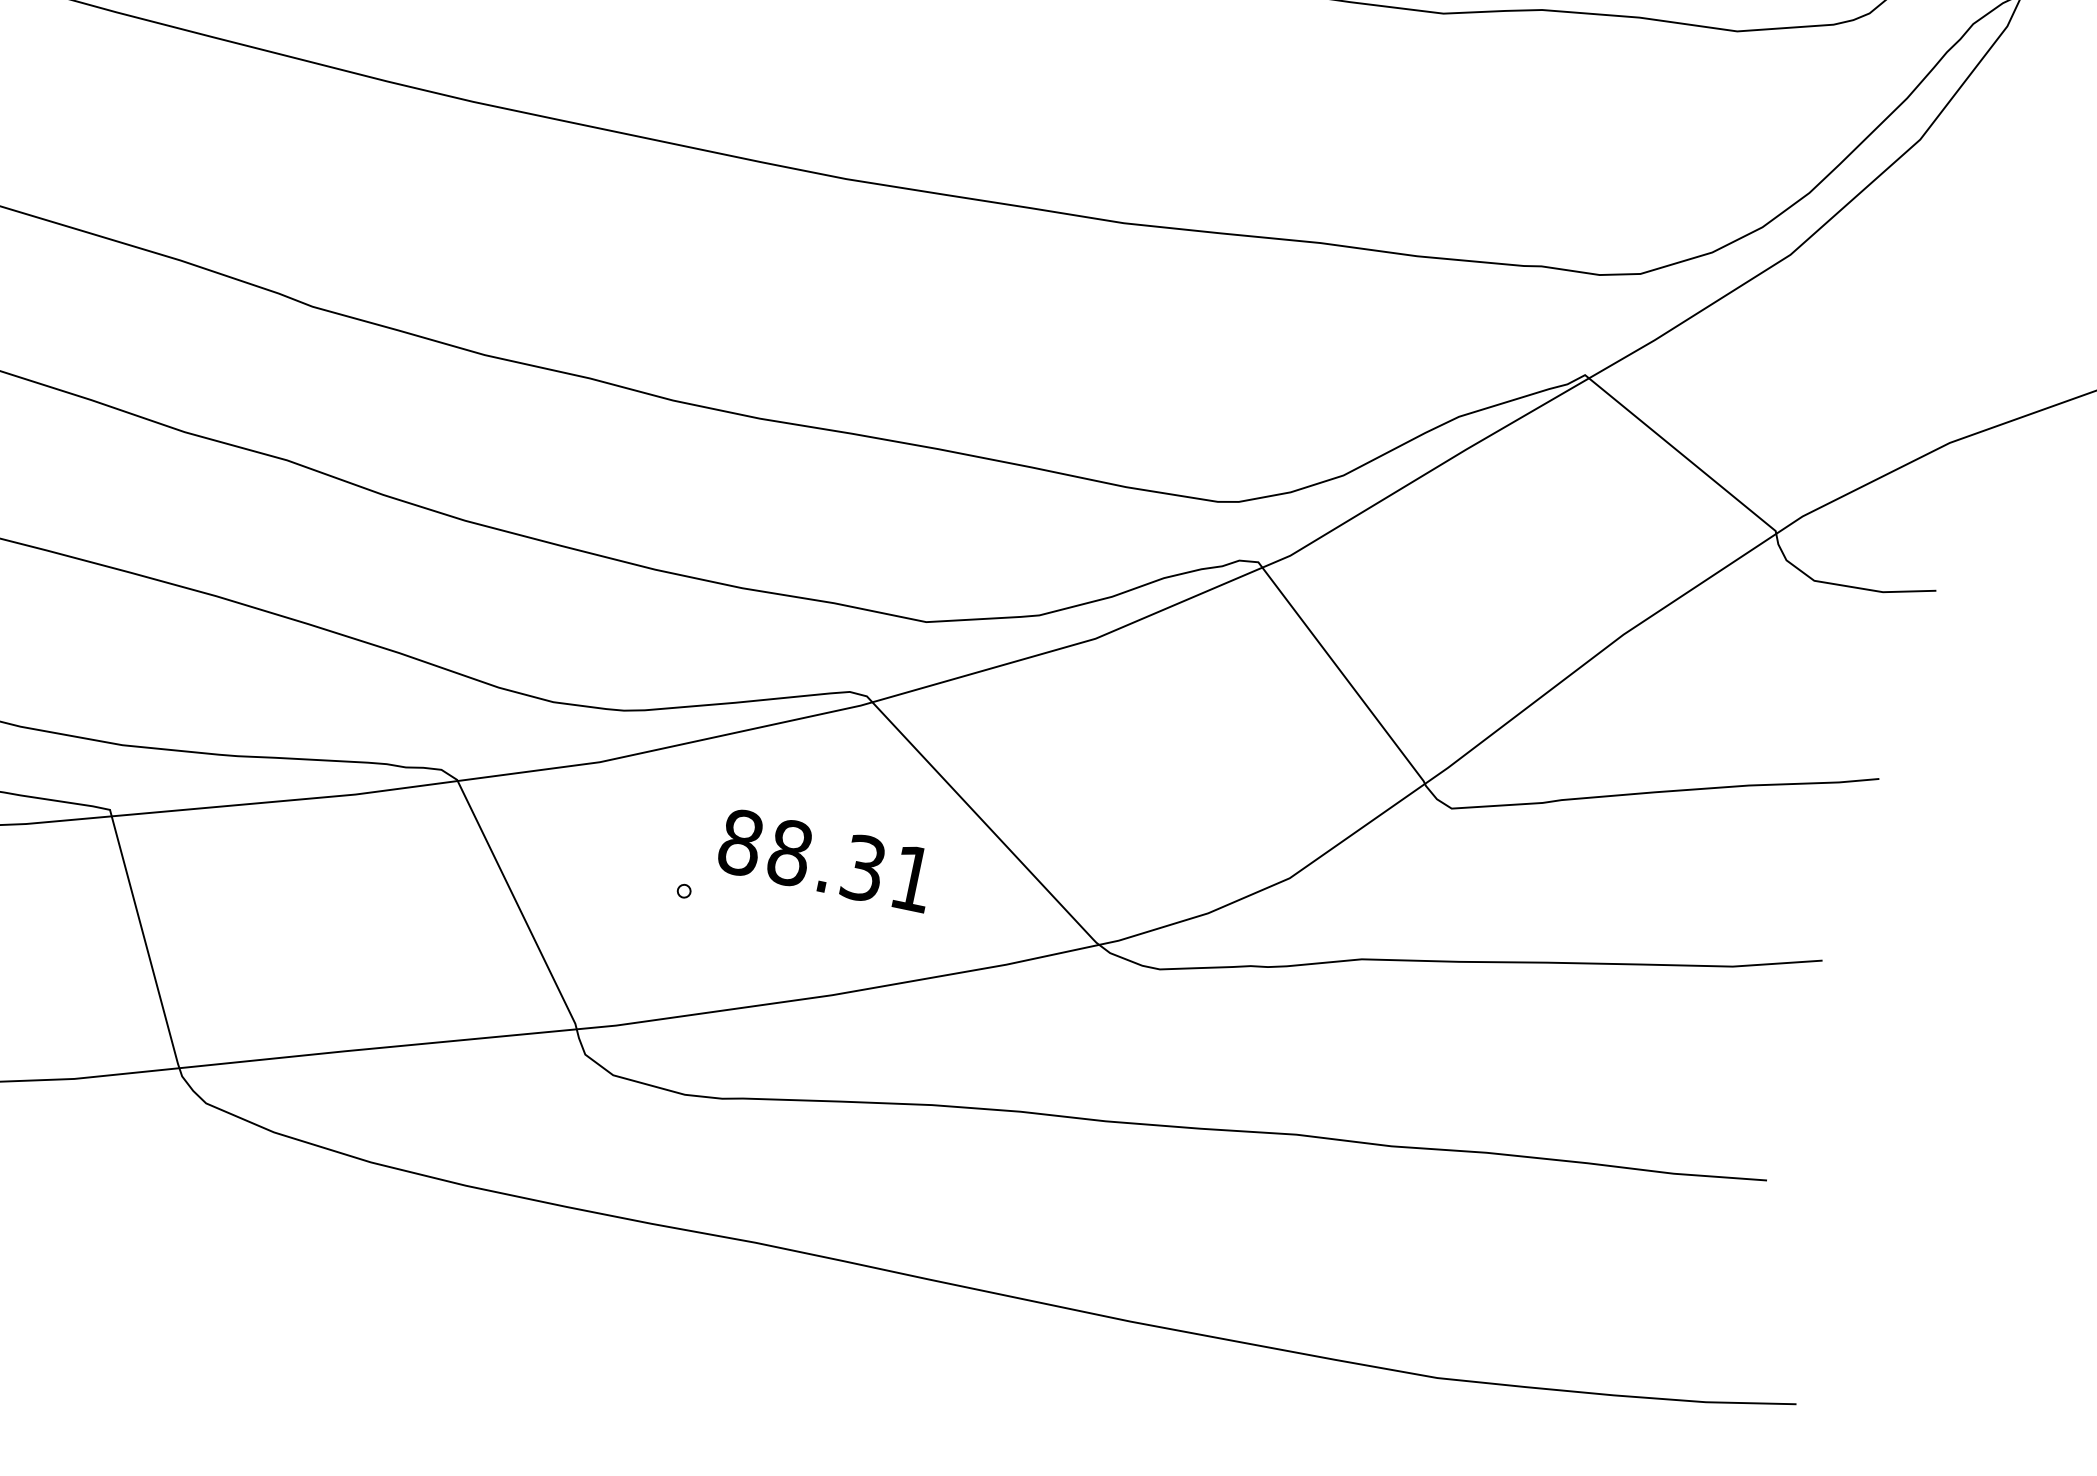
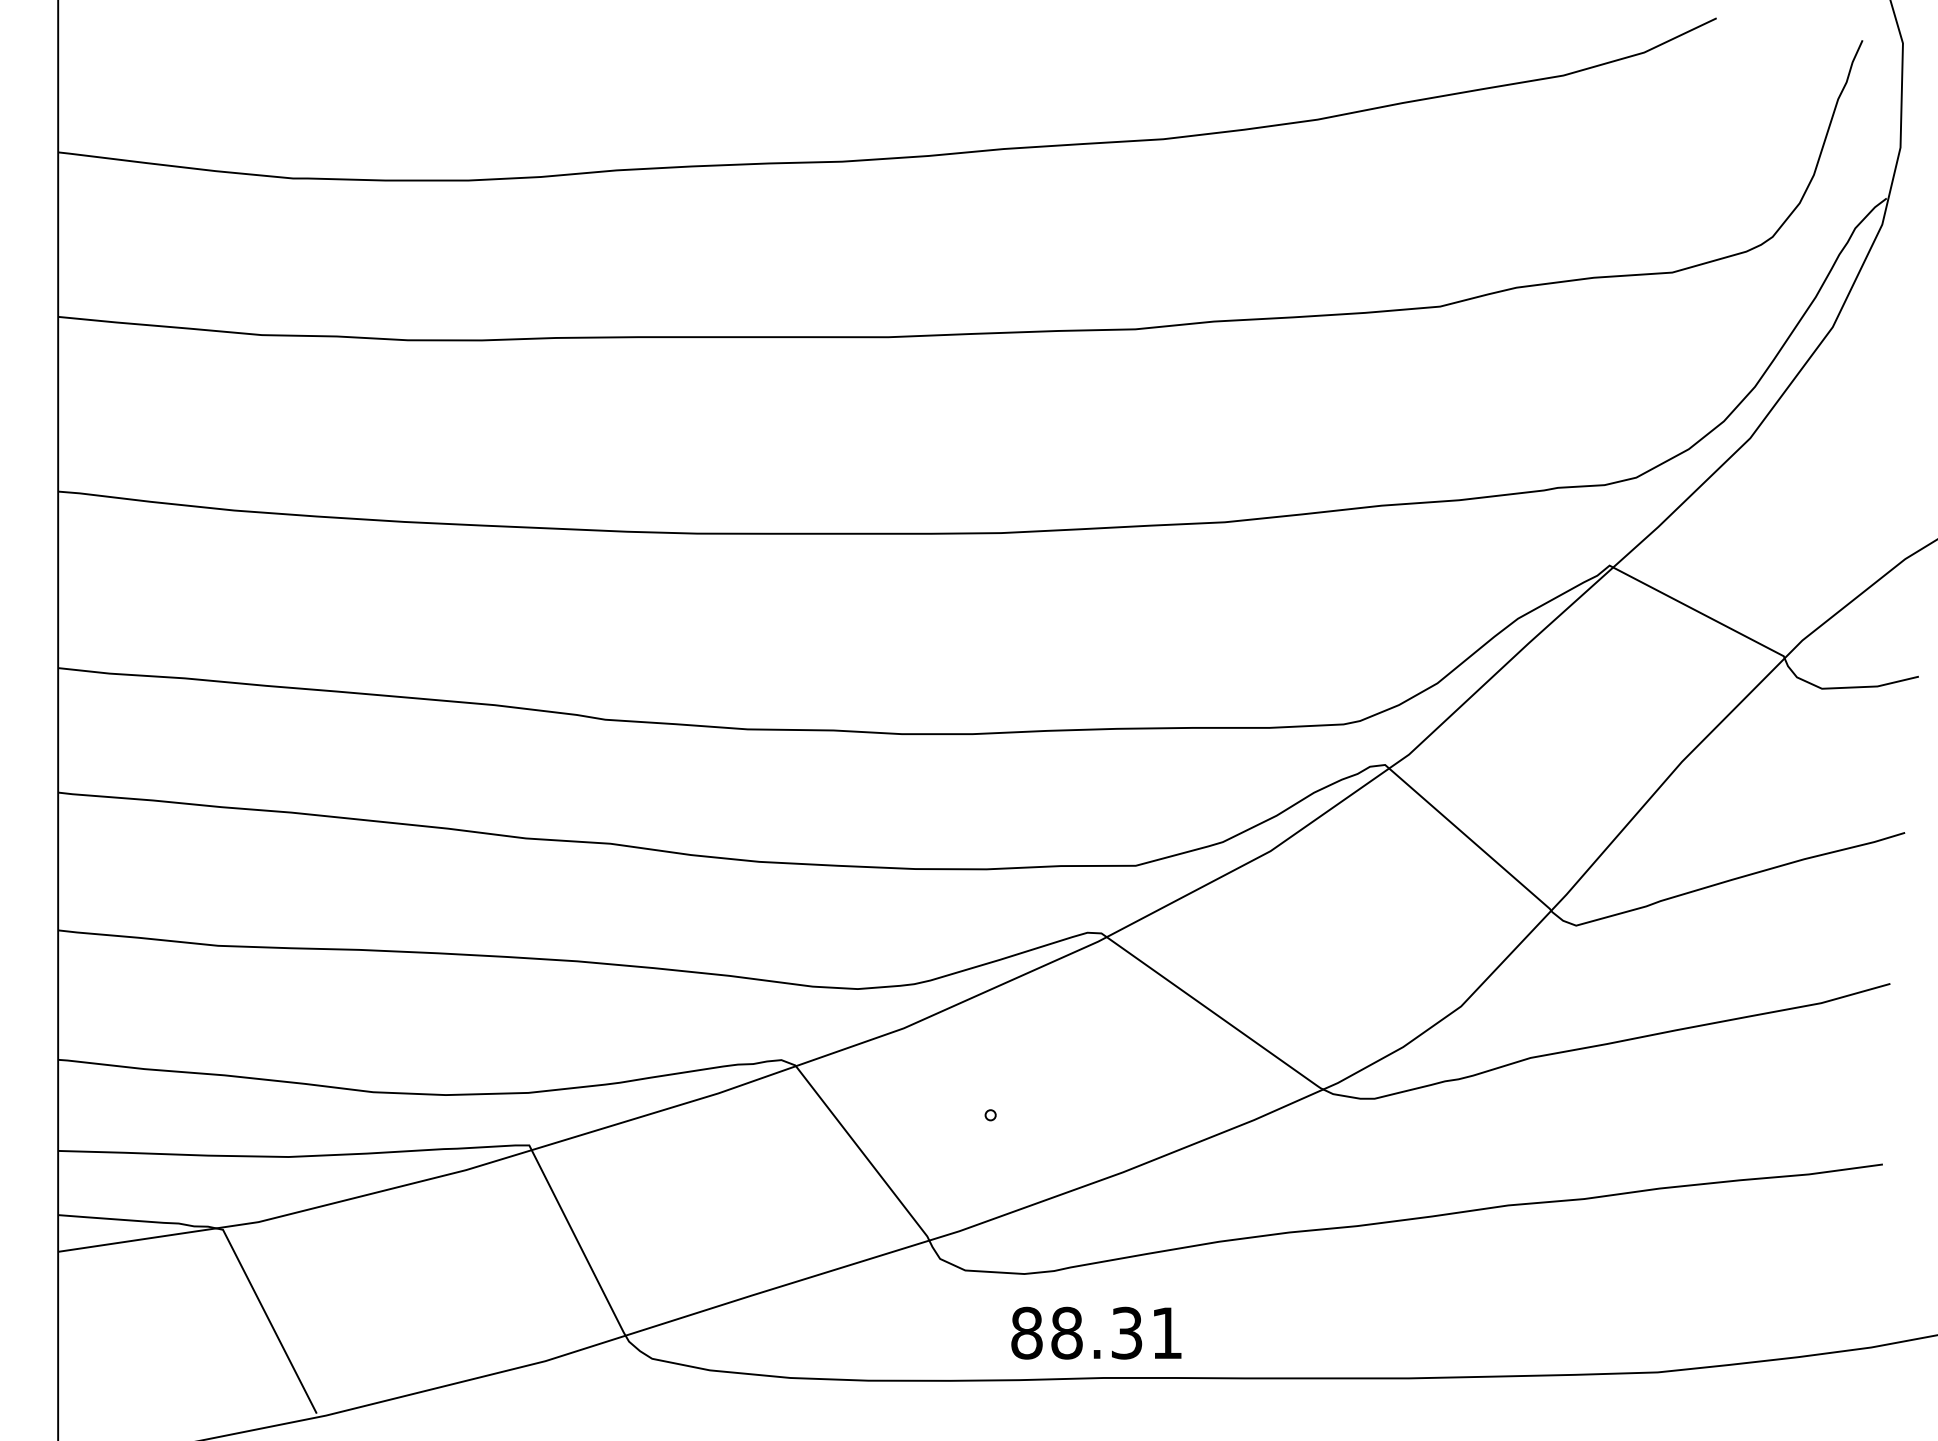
text: (826, 859) -> (1096, 1332), moved

